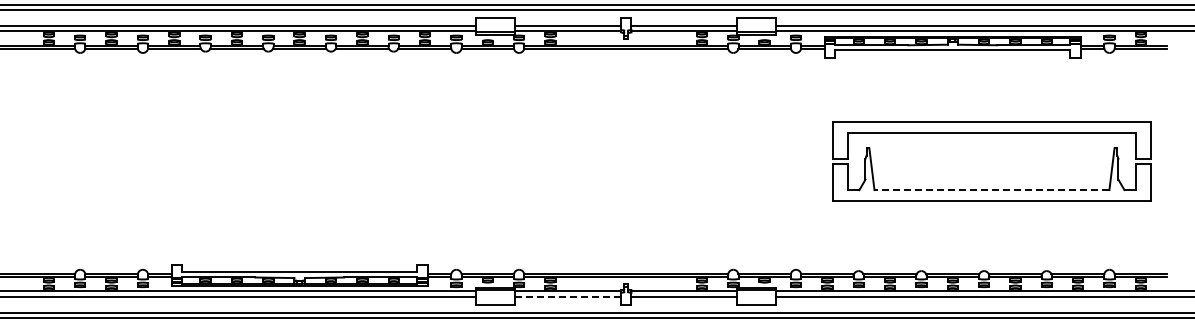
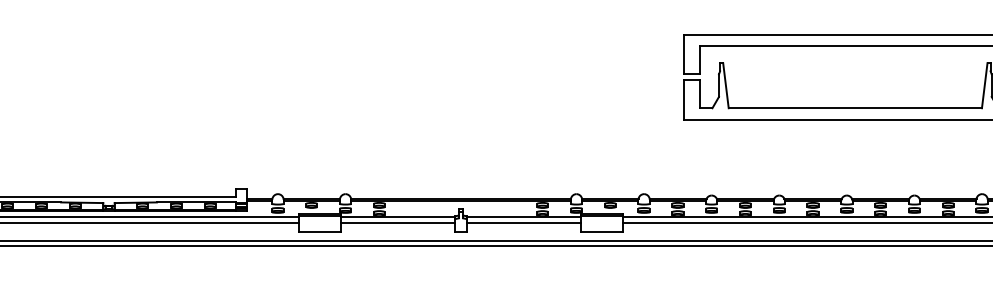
line: (991, 190) -> (854, 108), dashed -> solid
line: (568, 296) -> (398, 222), dashed -> solid

